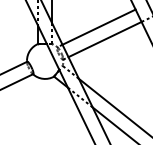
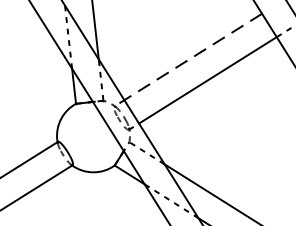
line: (99, 27) -> (194, 57), solid -> dashed

